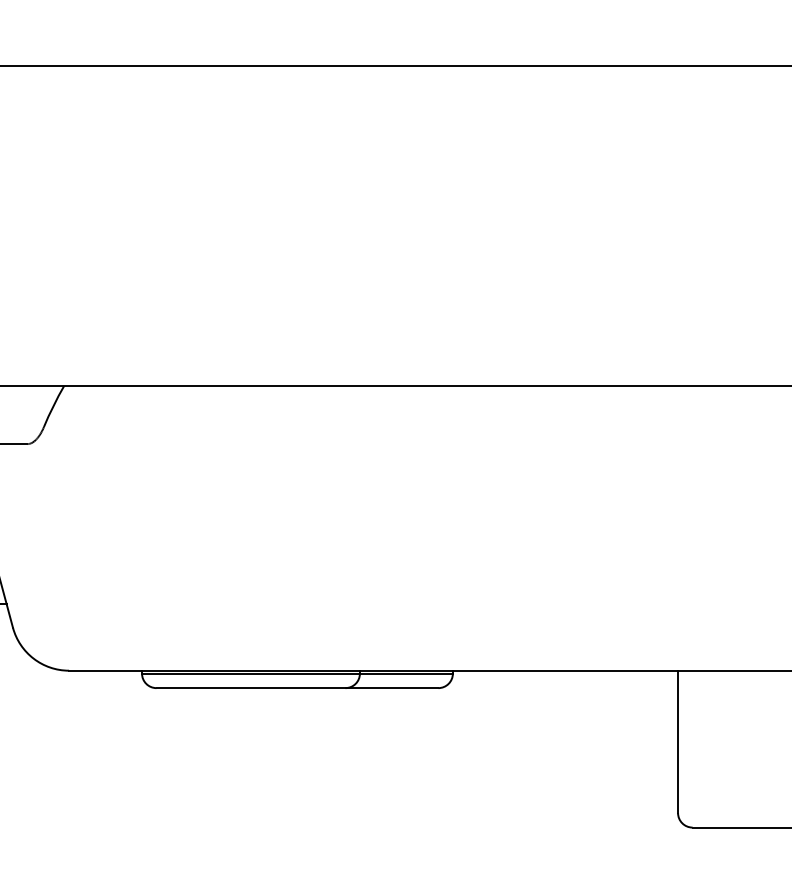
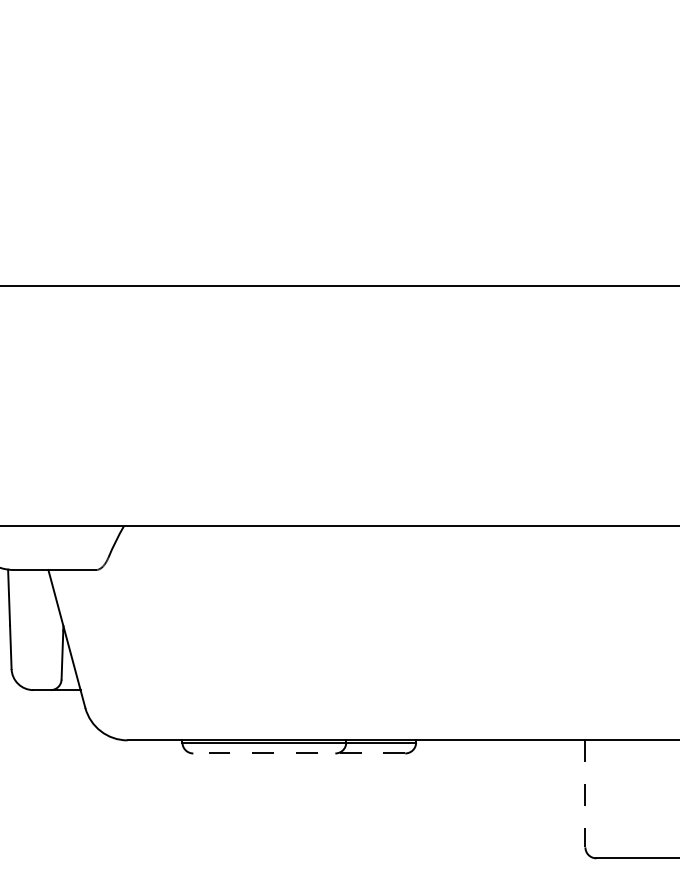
line: (297, 688) -> (299, 753), solid -> dashed
line: (678, 741) -> (585, 793), solid -> dashed

